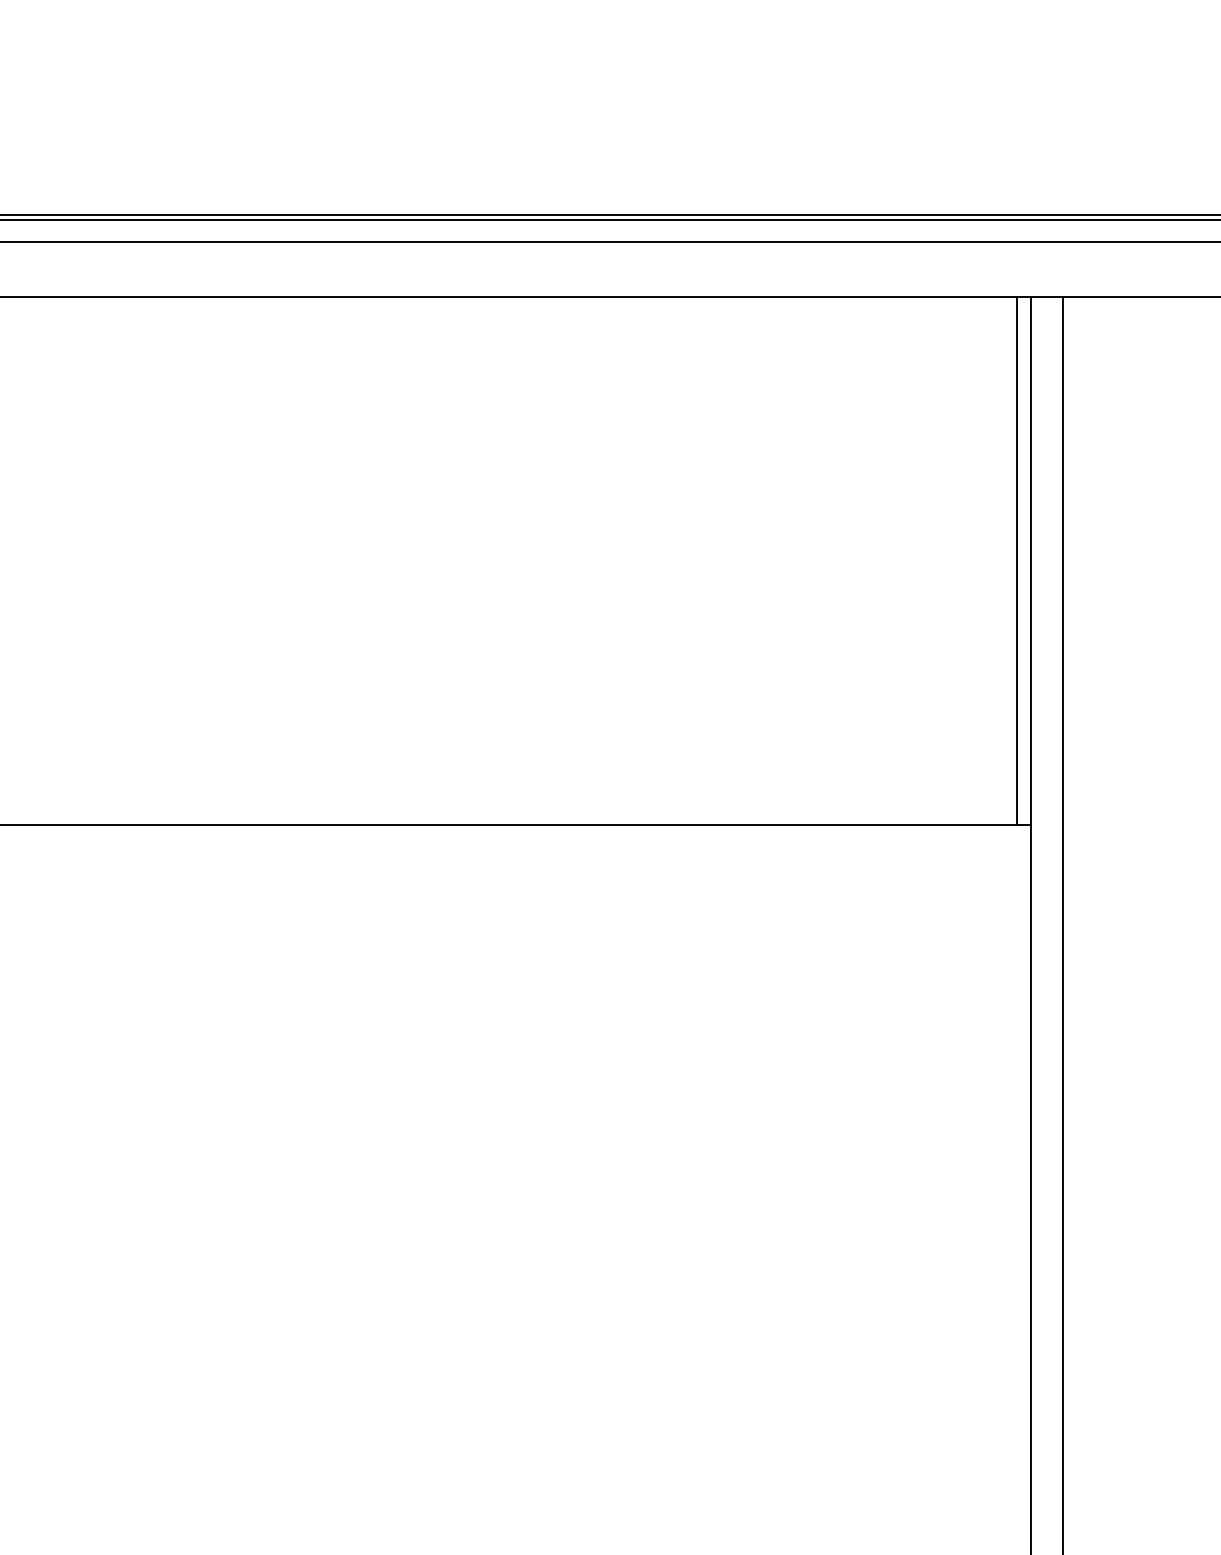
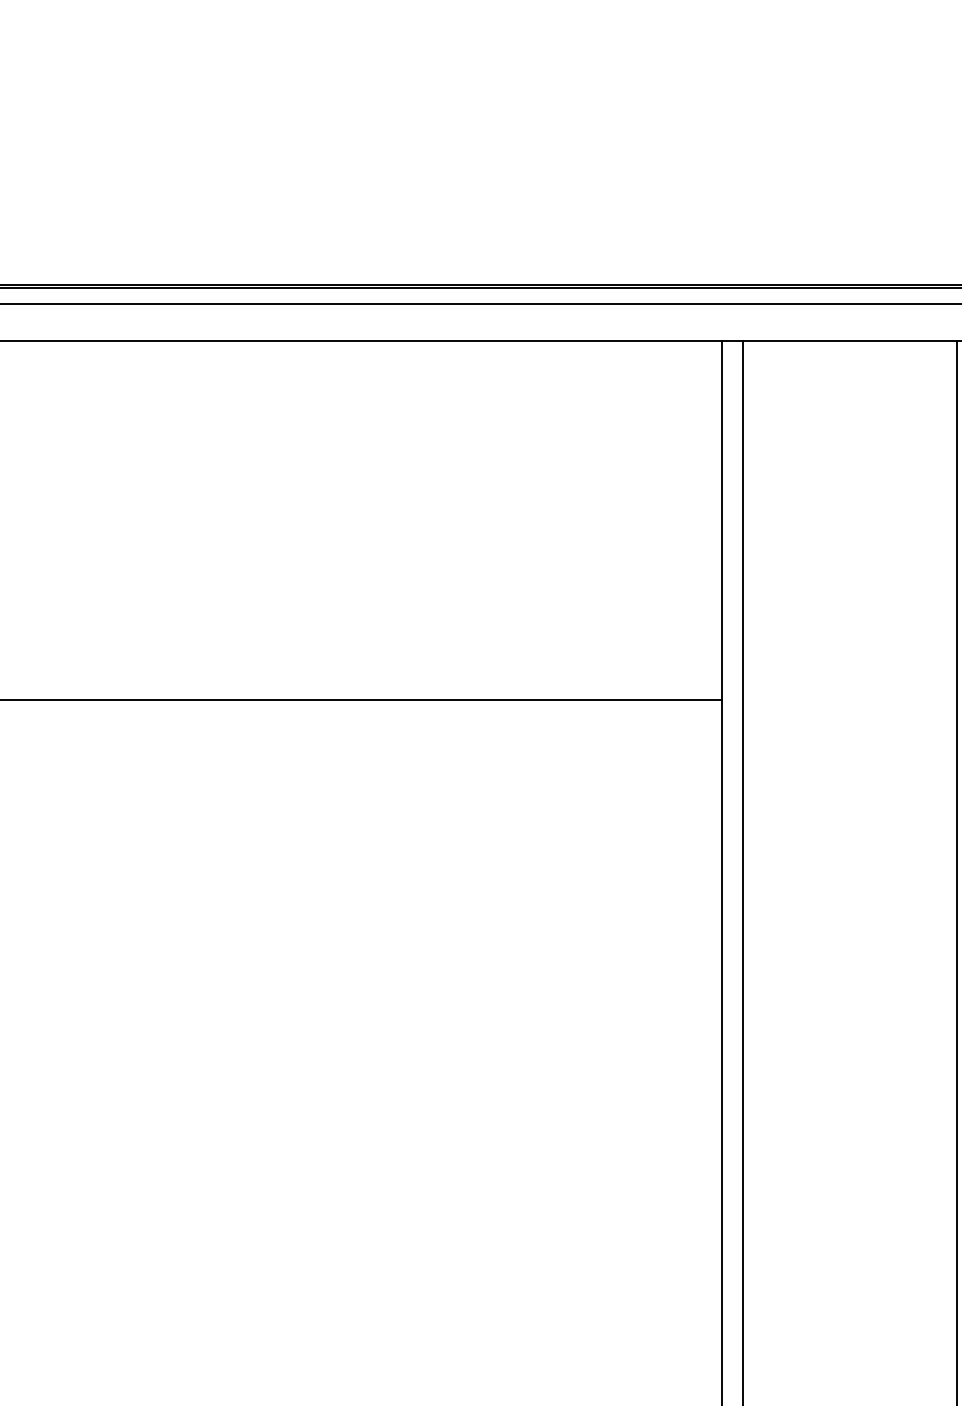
line: (1016, 559) -> (711, 519), removed

